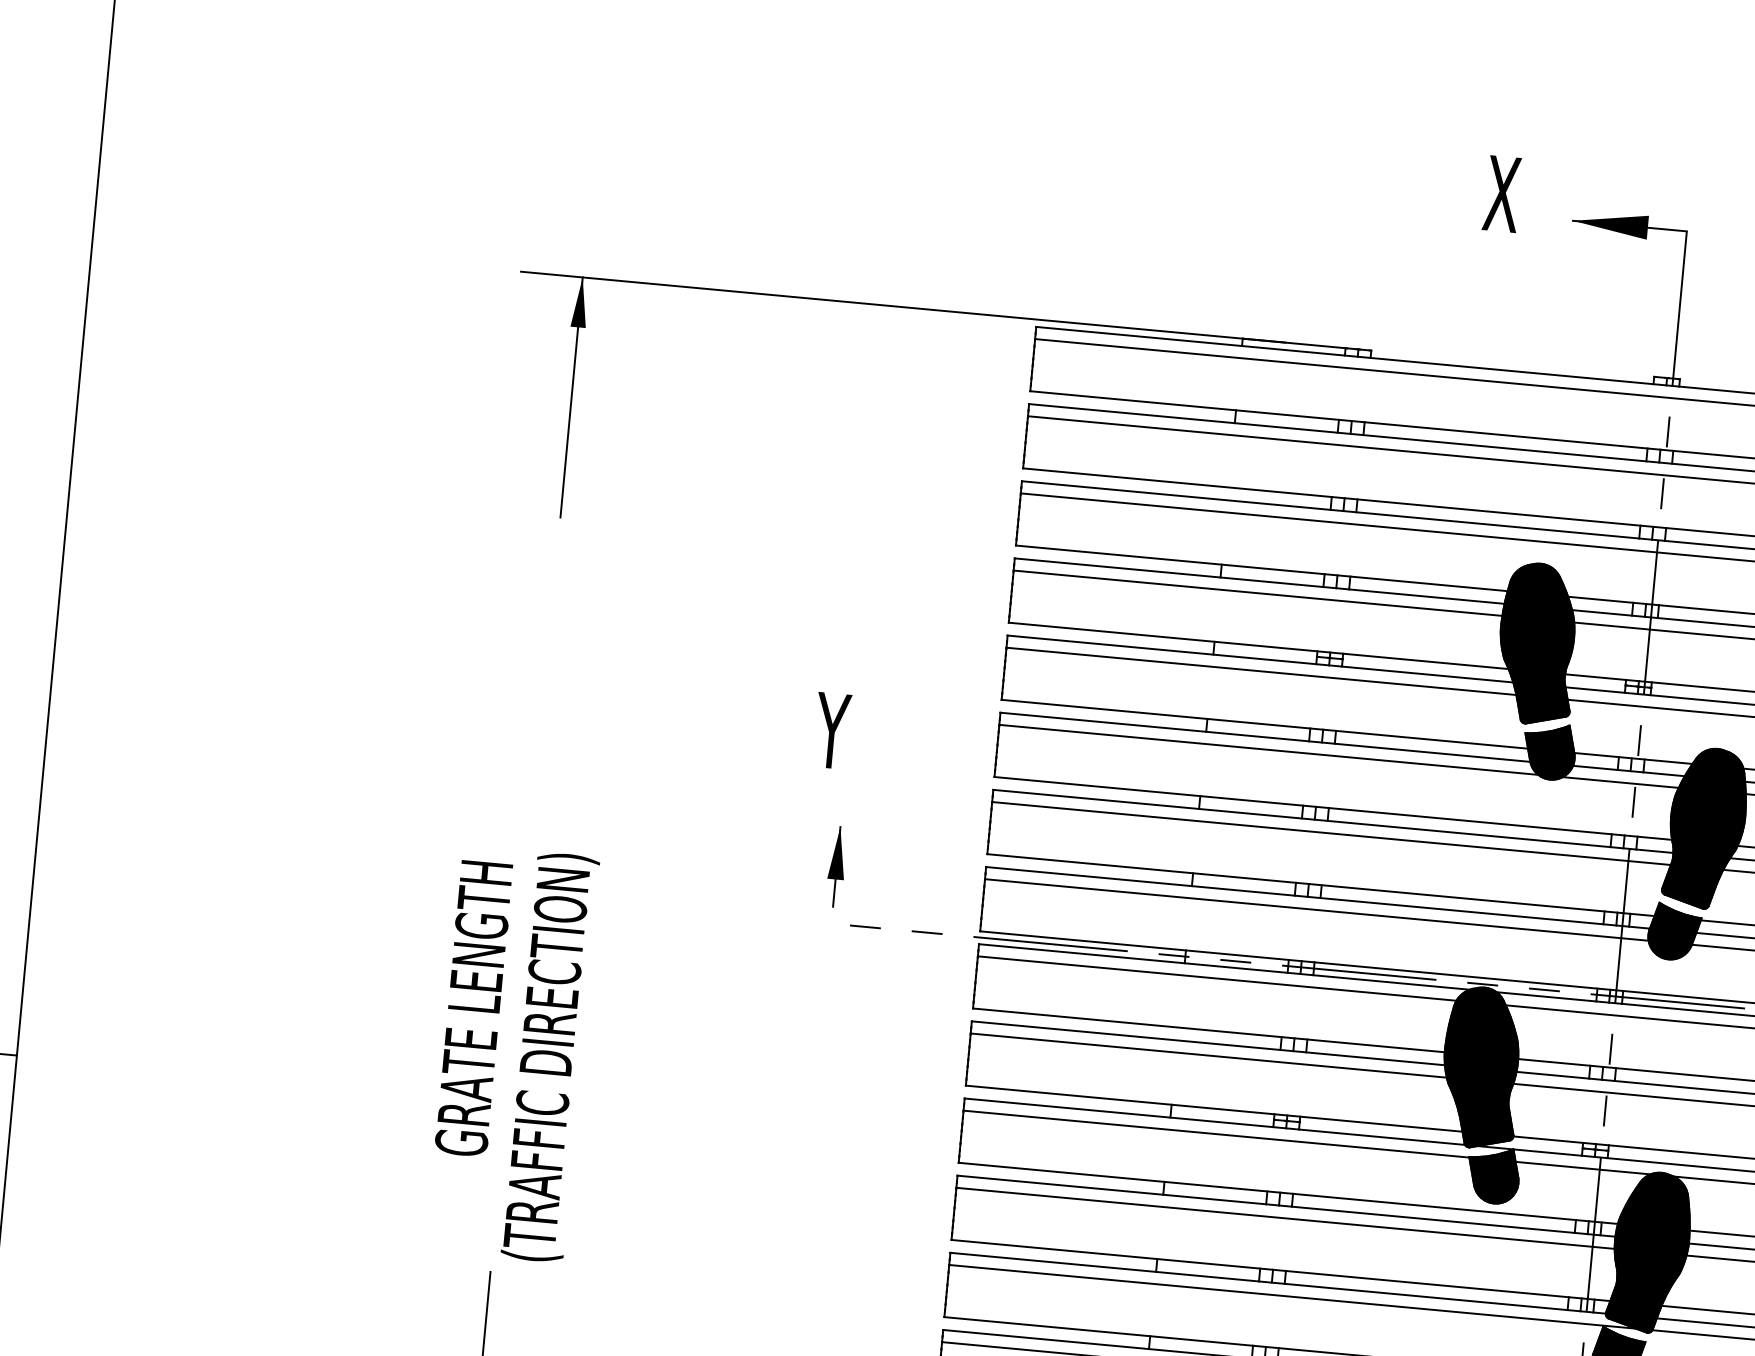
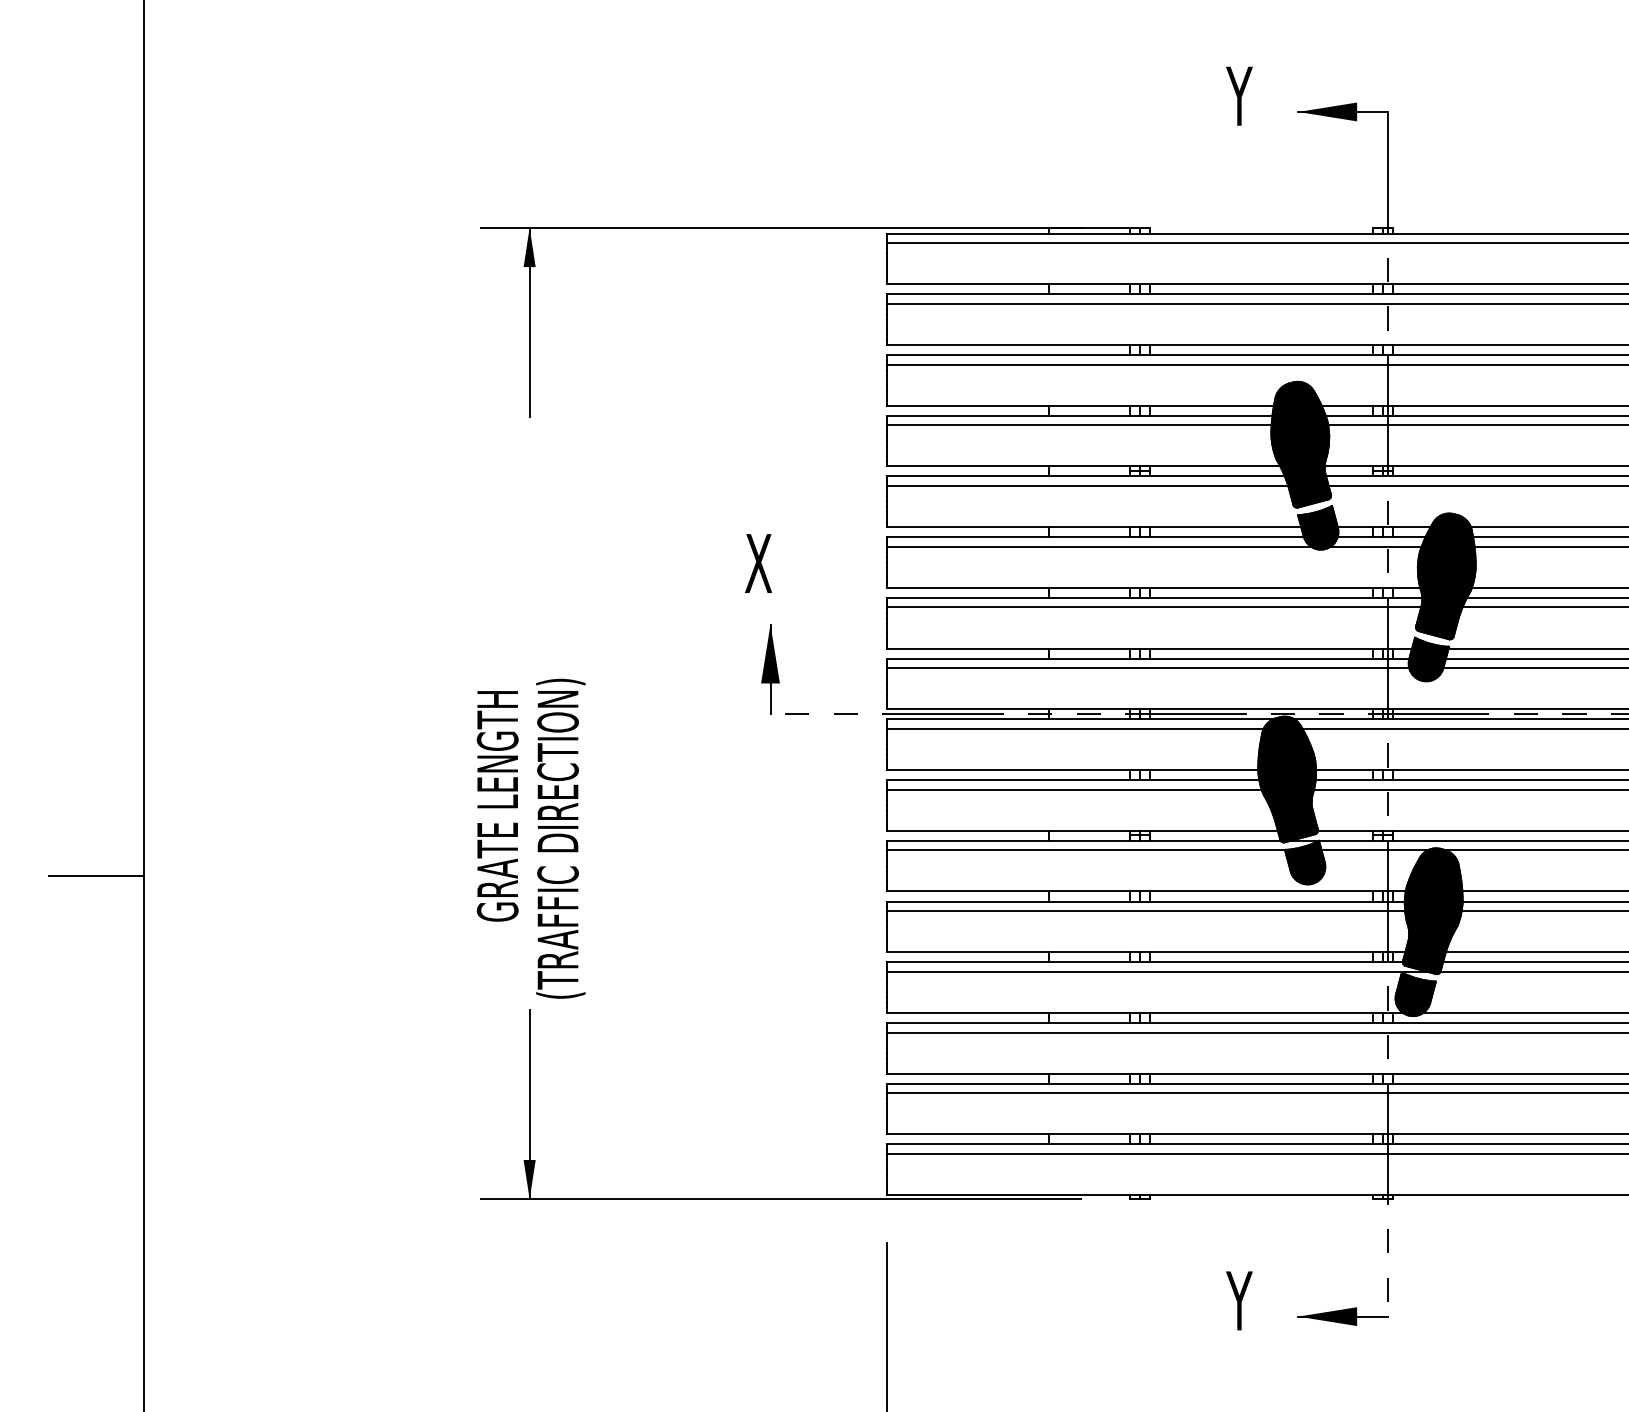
text: (1501, 193) -> (1240, 95), X -> Y
text: (832, 730) -> (757, 563), Y -> X
part: (836, 867) -> (770, 669), size x1.43

